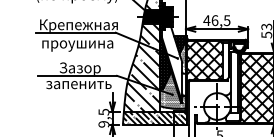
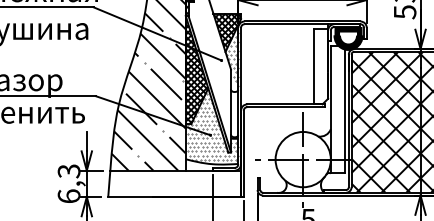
hatch: (209, 60) -> (286, 64), removed
hatch: (155, 117) -> (175, 182), removed
text: (103, 118) -> (68, 184), 9,5 -> 6,3

